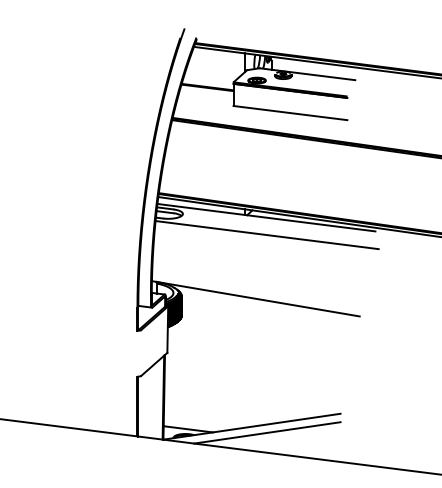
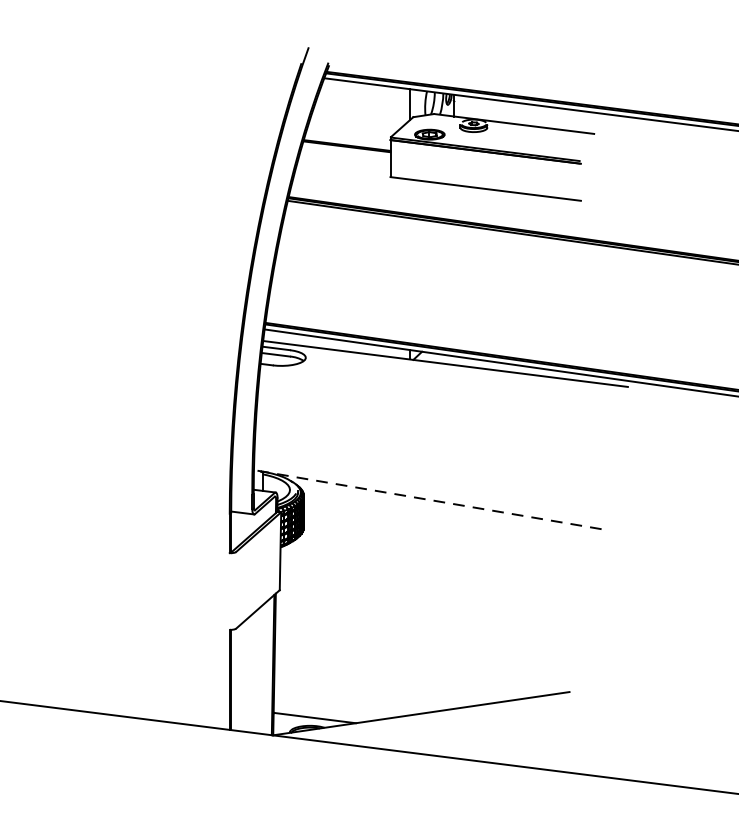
line: (266, 235) -> (445, 393), removed
line: (255, 298) -> (427, 499), solid -> dashed
line: (267, 432) -> (447, 723), removed

